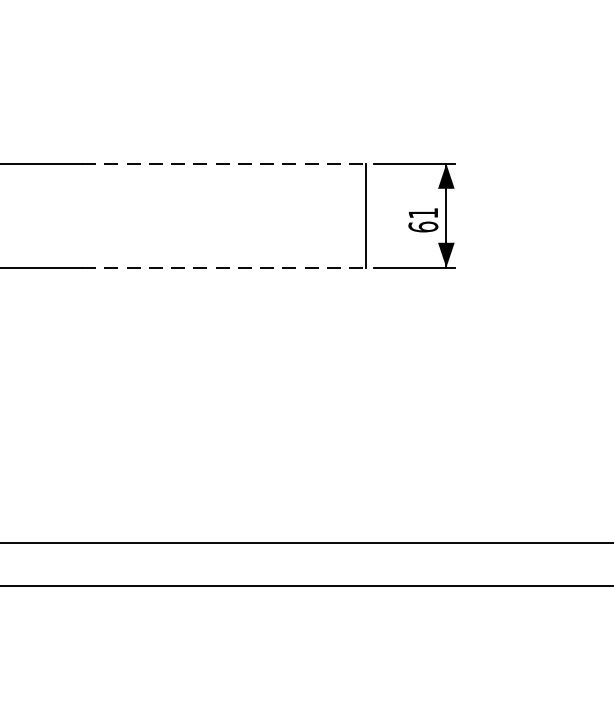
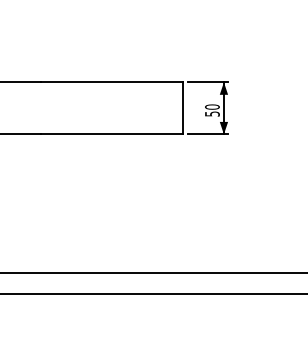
line: (224, 164) -> (112, 82), dashed -> solid
text: (423, 220) -> (212, 110), 61 -> 50
line: (224, 267) -> (112, 134), dashed -> solid

